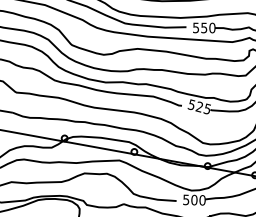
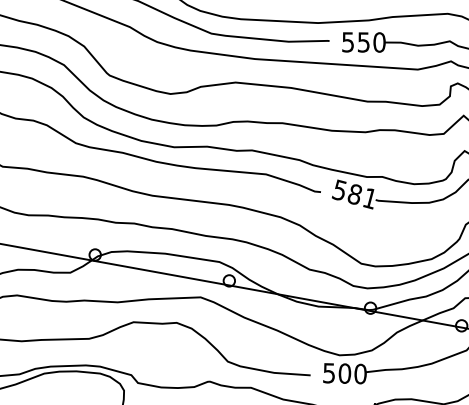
text: (202, 107) -> (360, 195), 525 -> 581

